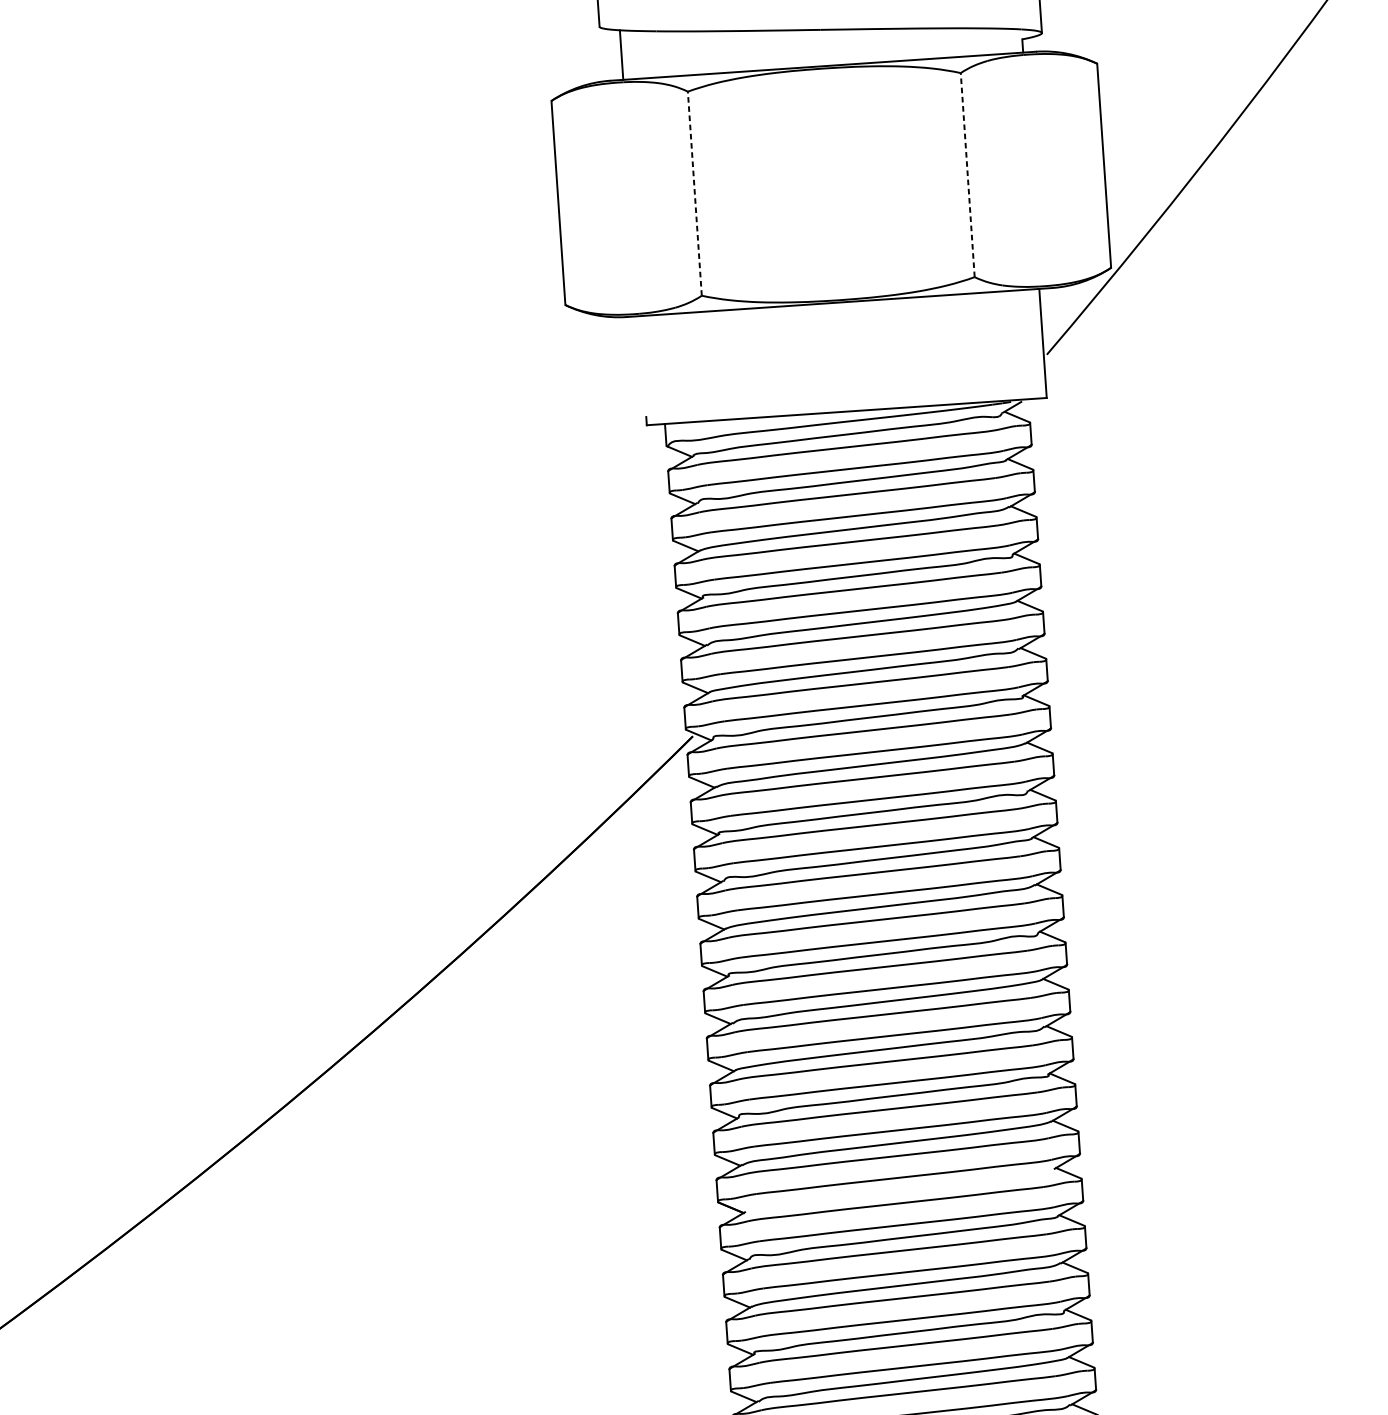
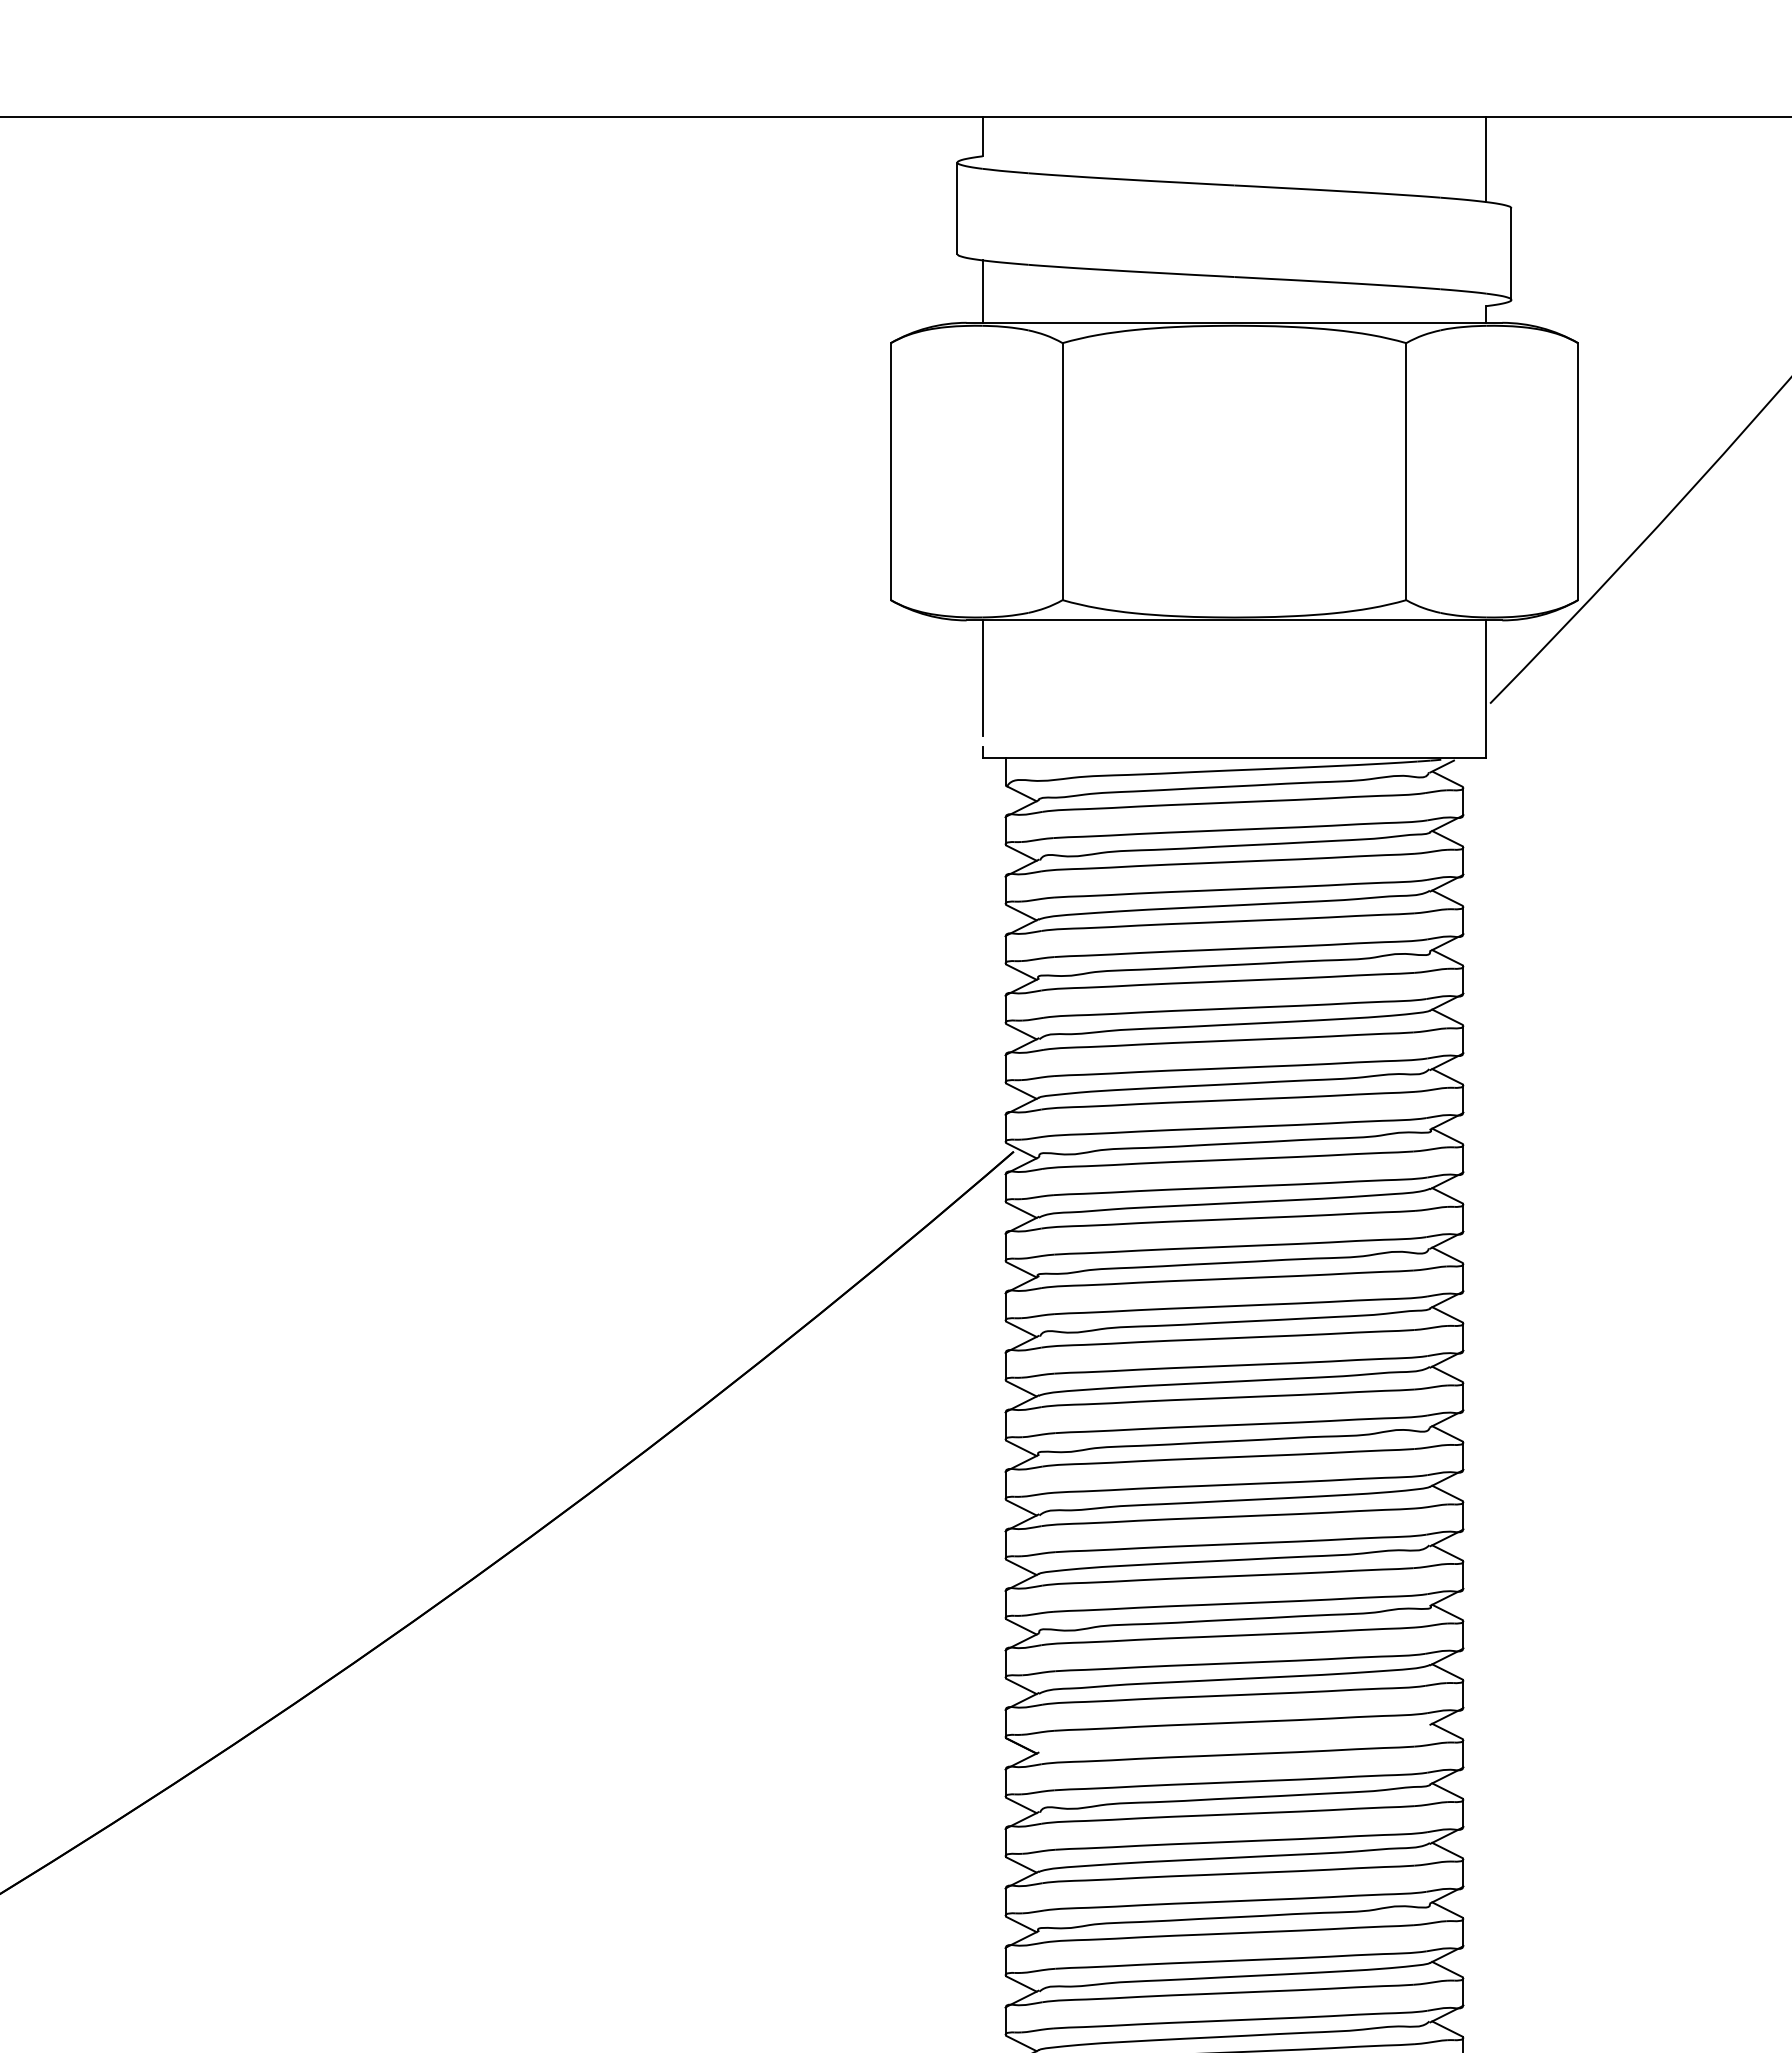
line: (967, 174) -> (1406, 471), dashed -> solid
line: (694, 193) -> (1062, 471), dashed -> solid
line: (642, 362) -> (982, 678), added

